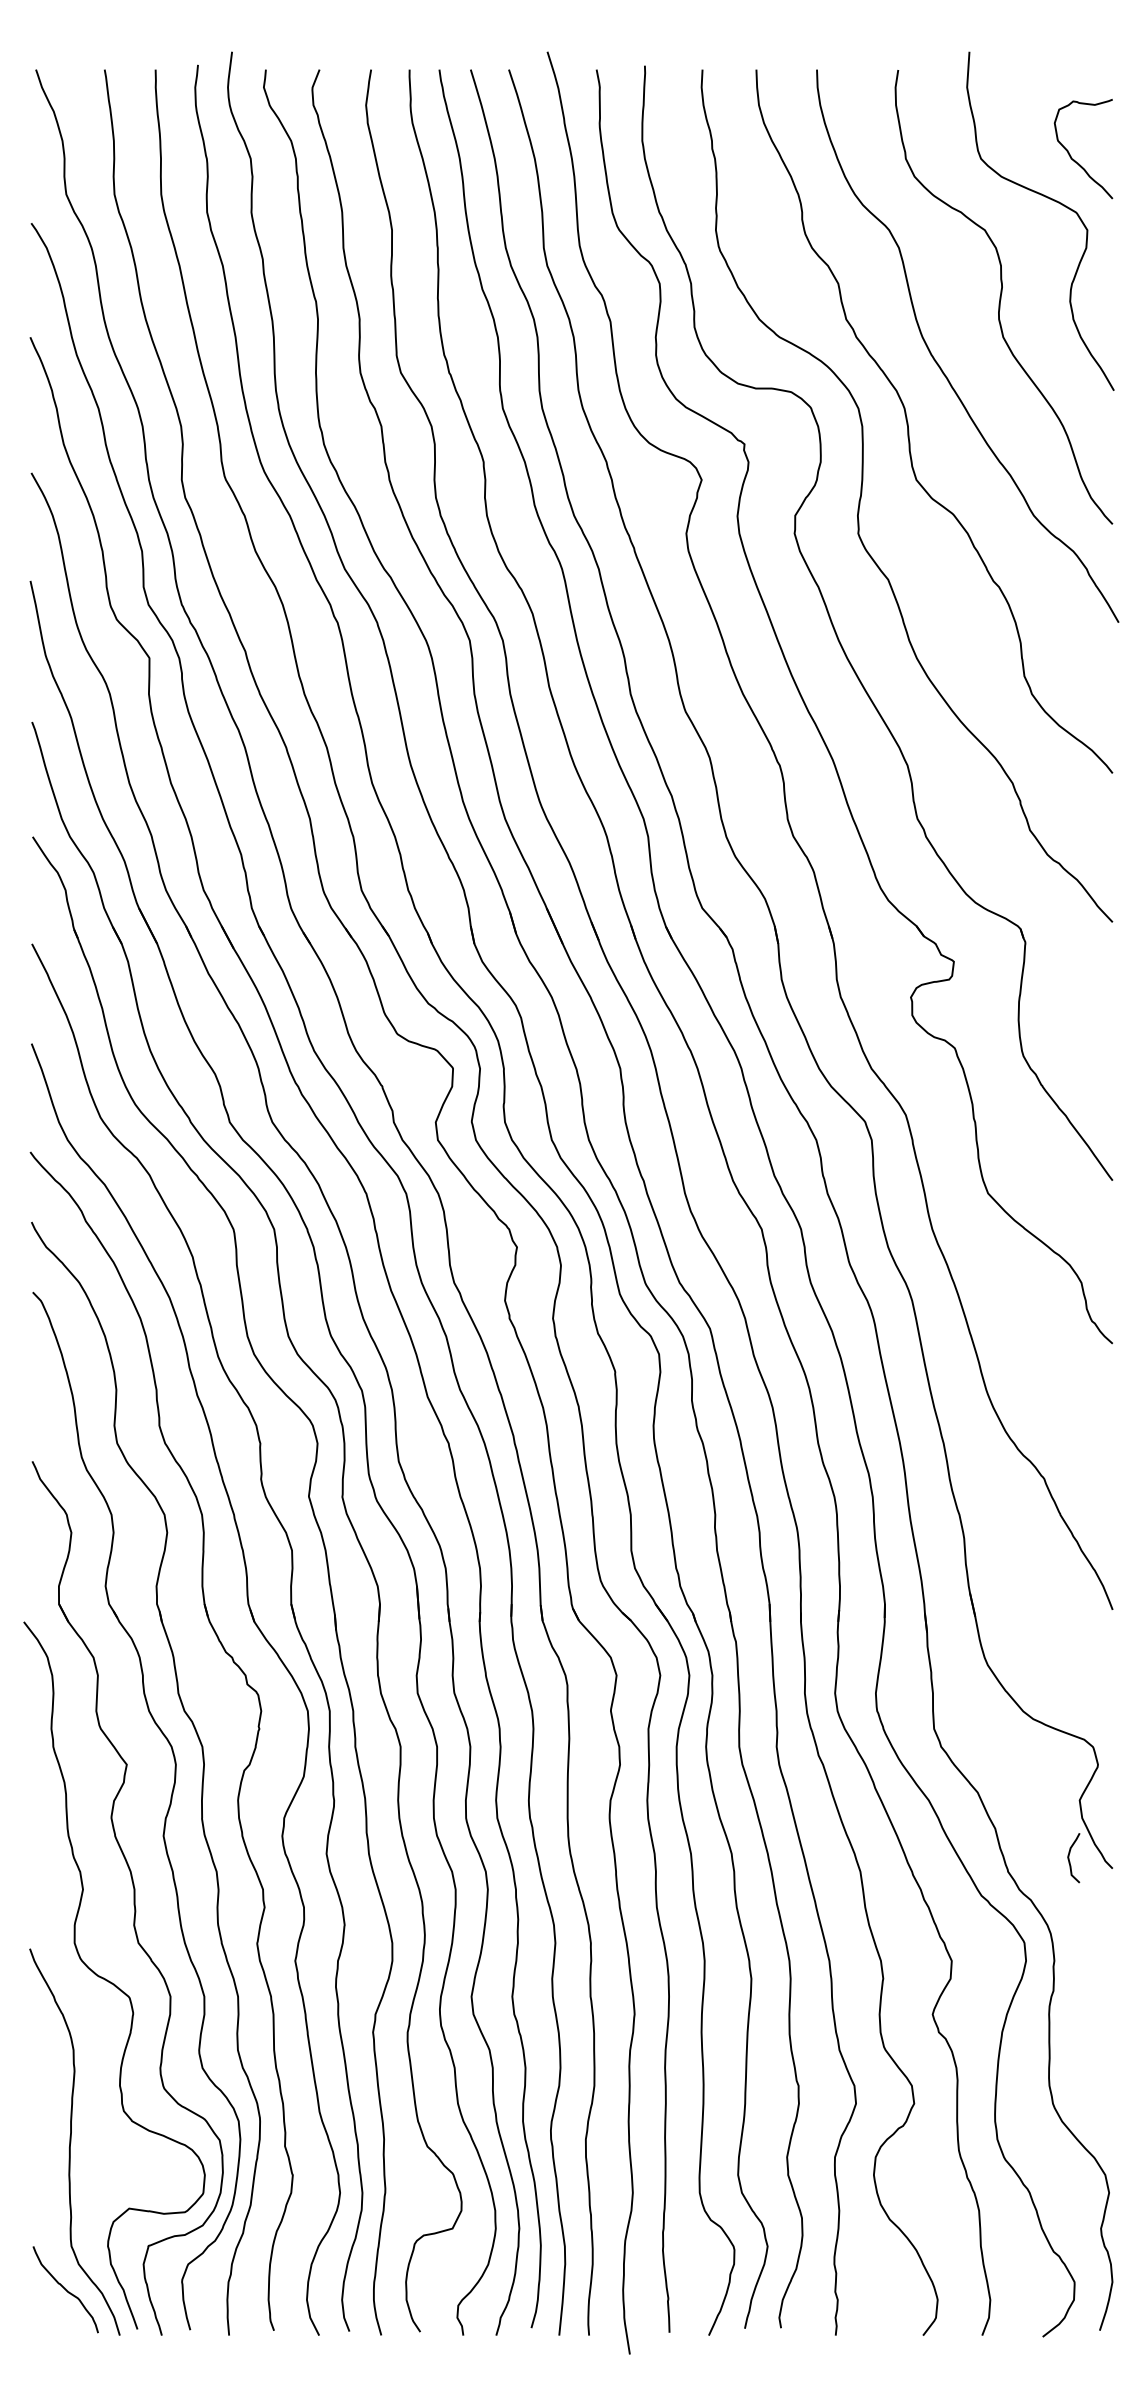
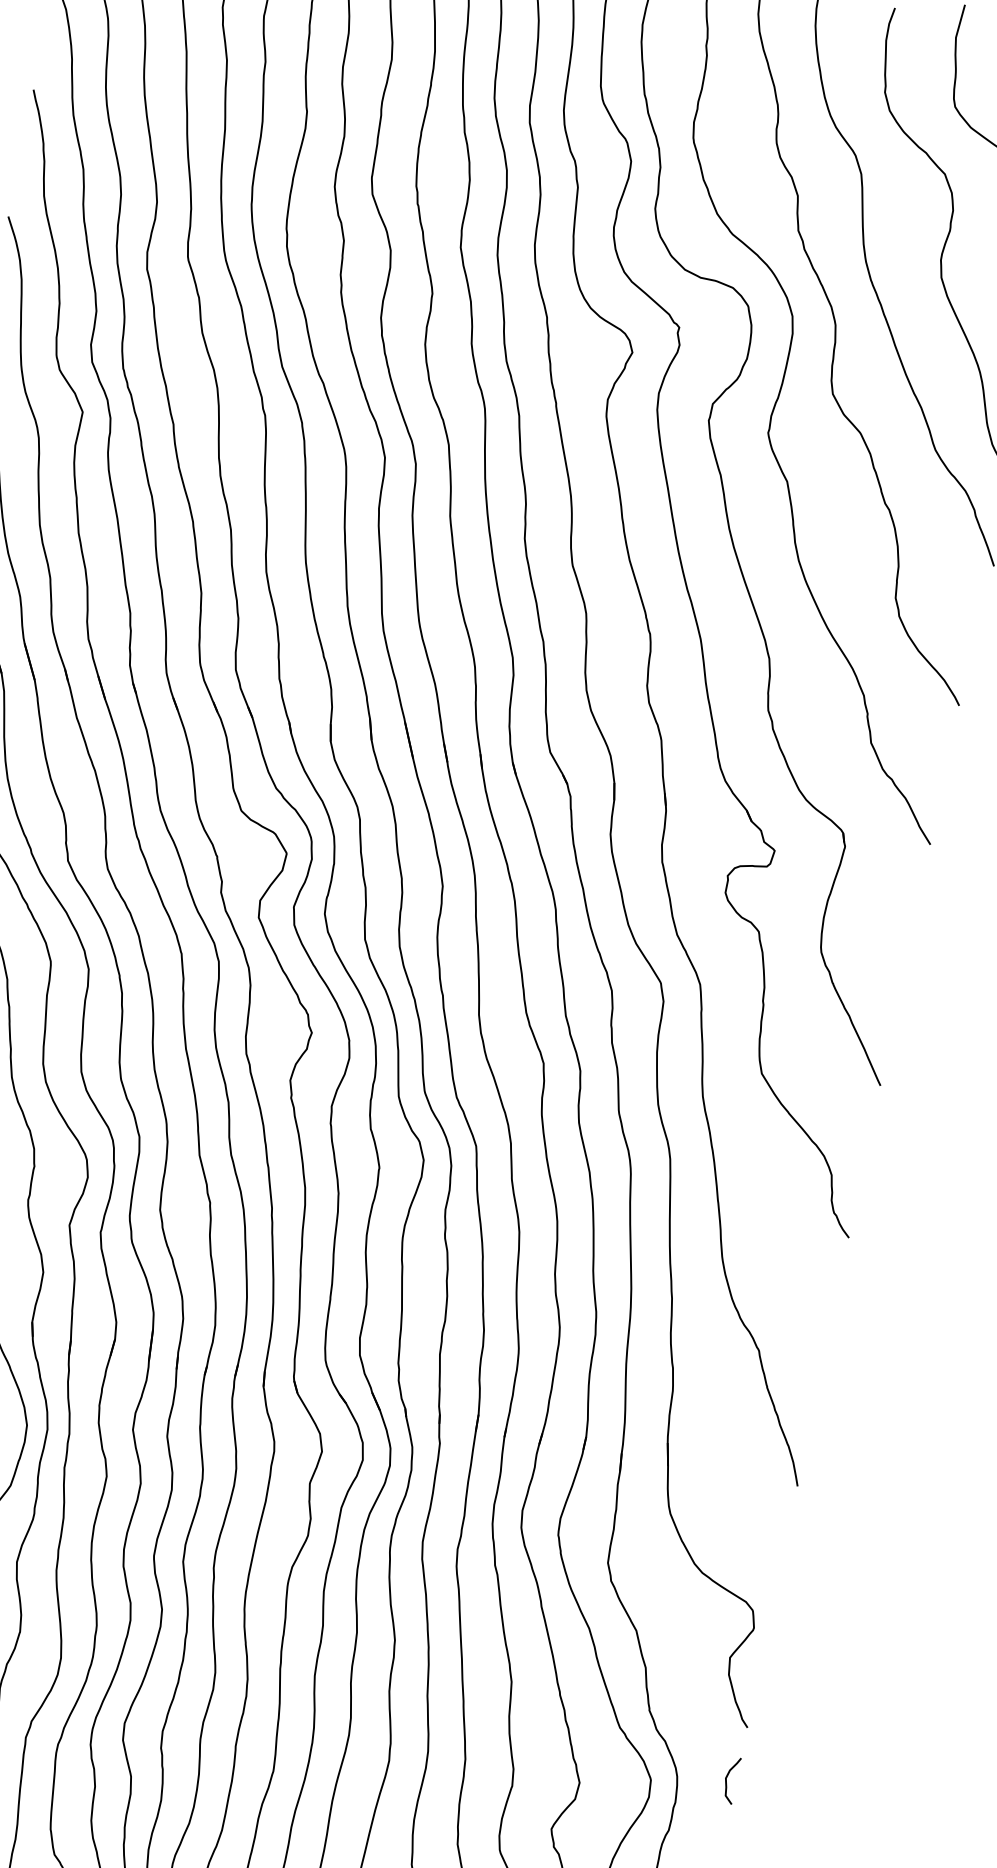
curve: (1069, 1858) -> (726, 1779), moved

